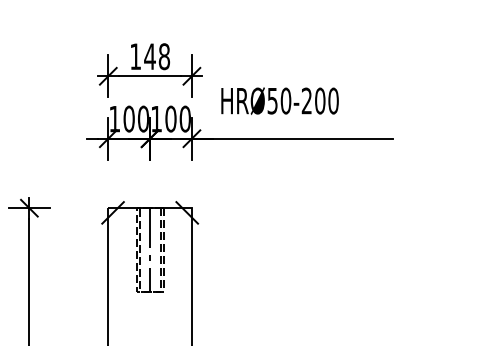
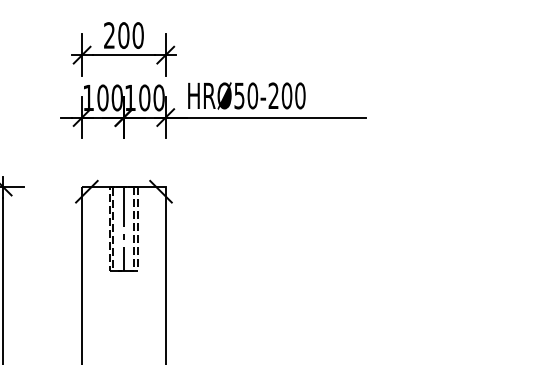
text: (149, 56) -> (123, 35), 148 -> 200
text: (279, 100) -> (246, 95), moved

